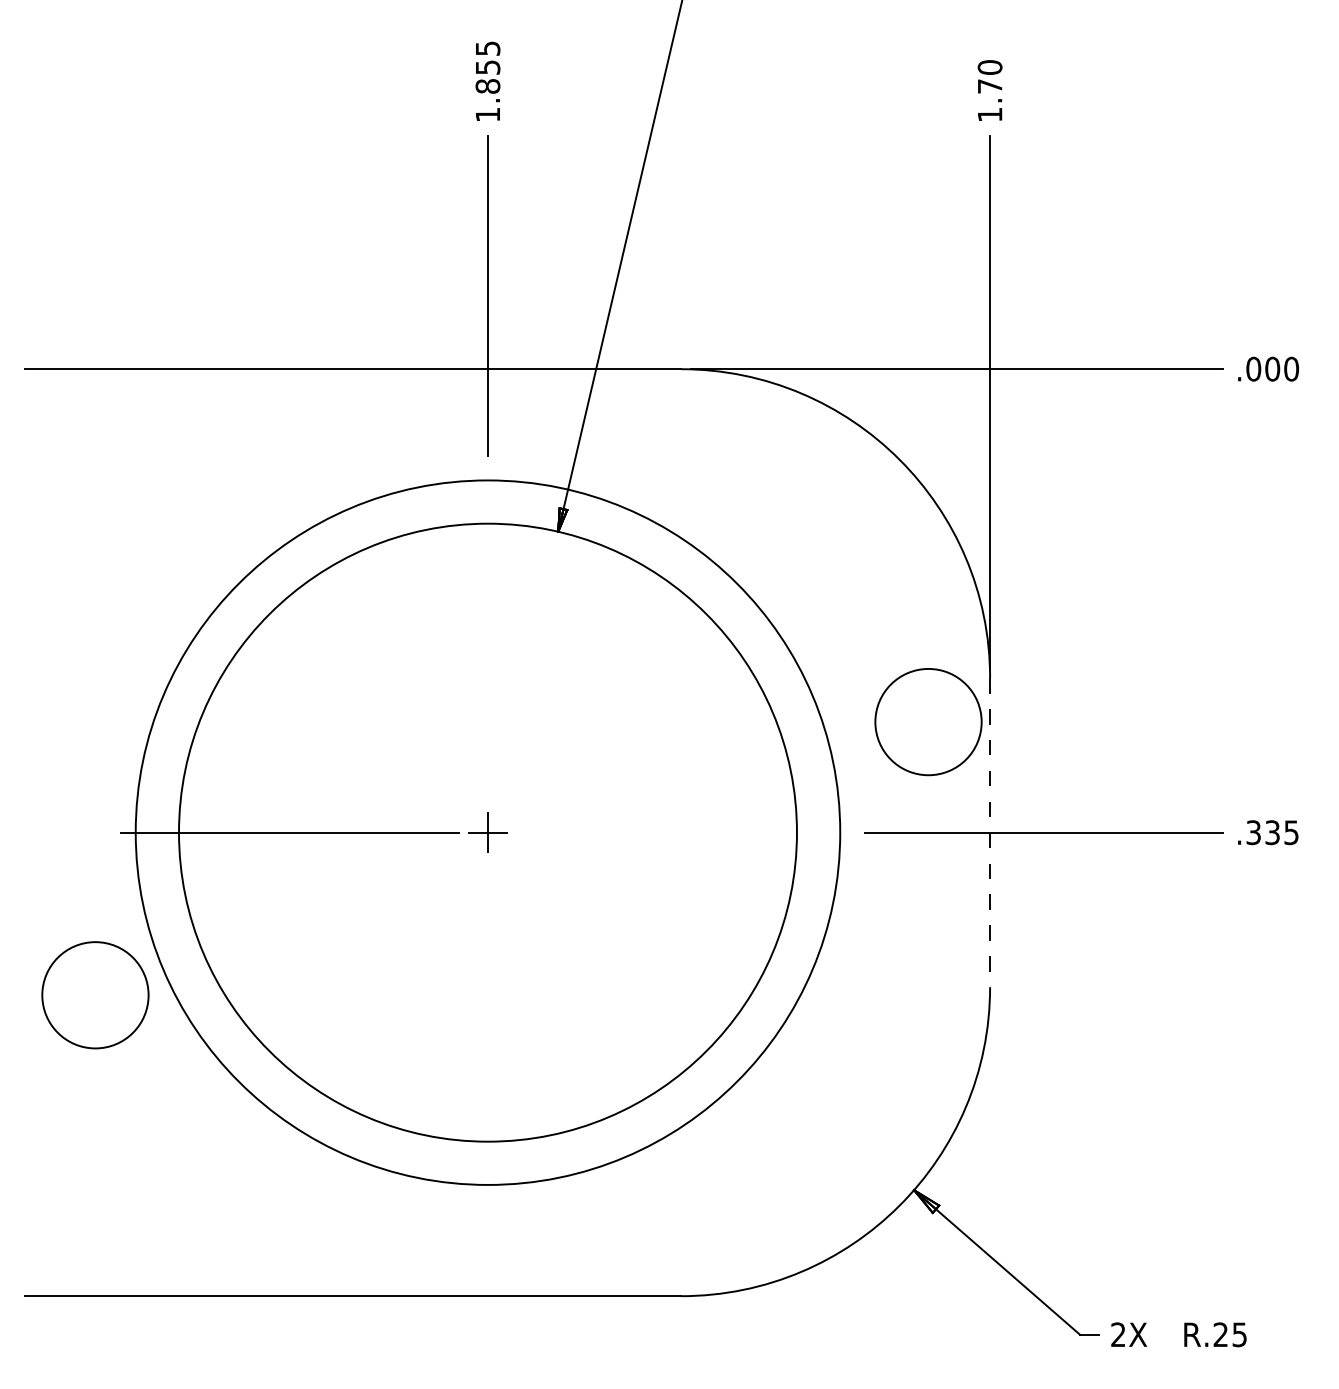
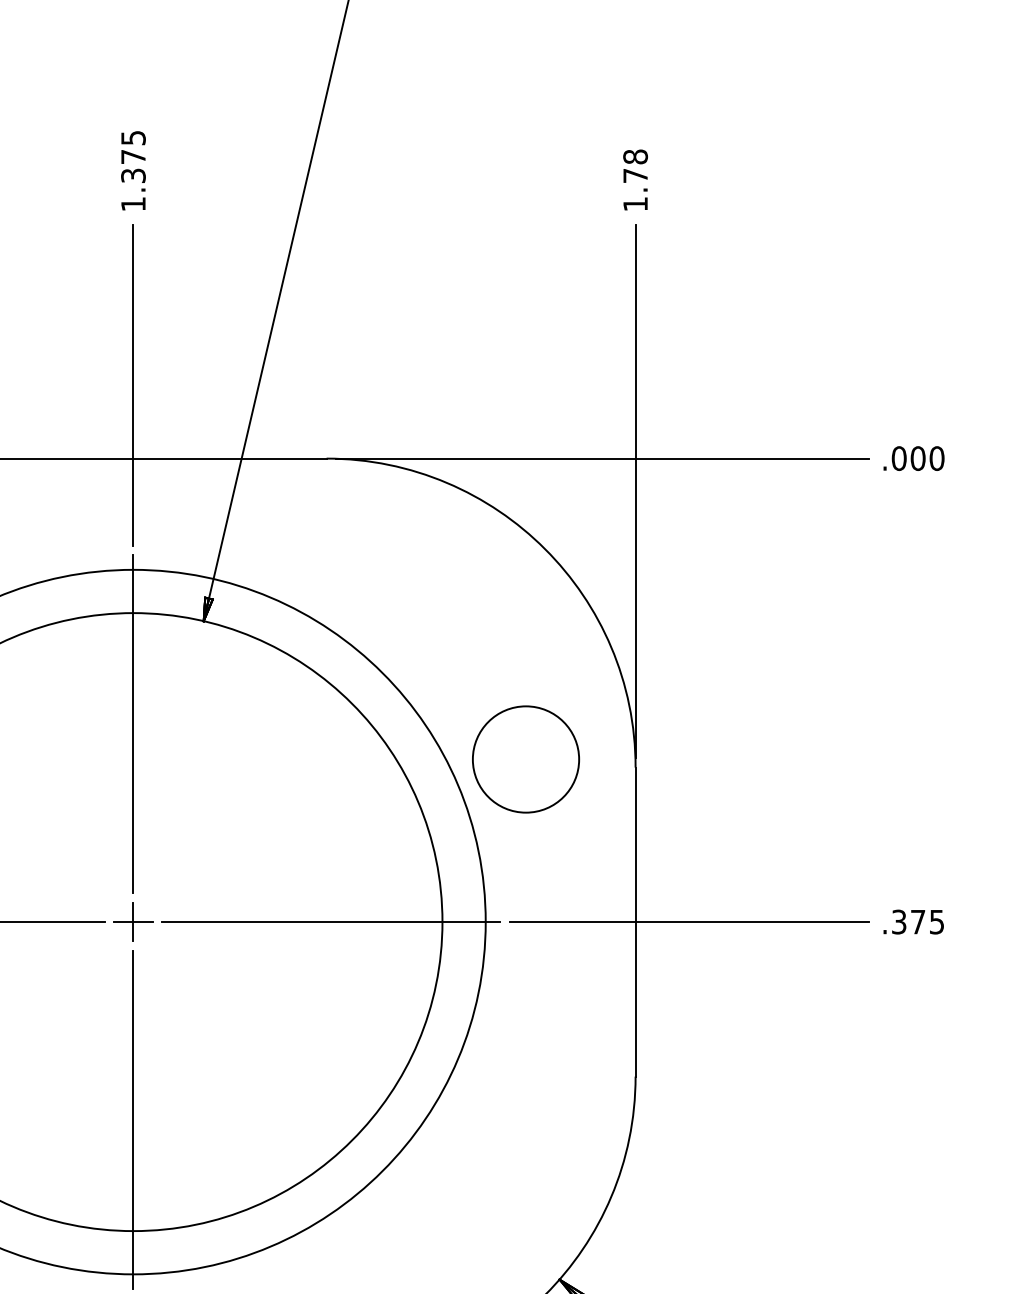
text: (990, 67) -> (635, 156), 1.70 -> 1.78
text: (487, 76) -> (132, 165), 1.855 -> 1.375
line: (487, 634) -> (132, 723), added
circle: (928, 722) -> (525, 759), moved
line: (685, 832) -> (330, 921), added
text: (1272, 832) -> (917, 921), .335 -> .375
line: (990, 833) -> (635, 922), dashed -> solid
line: (487, 1030) -> (132, 1119), added

